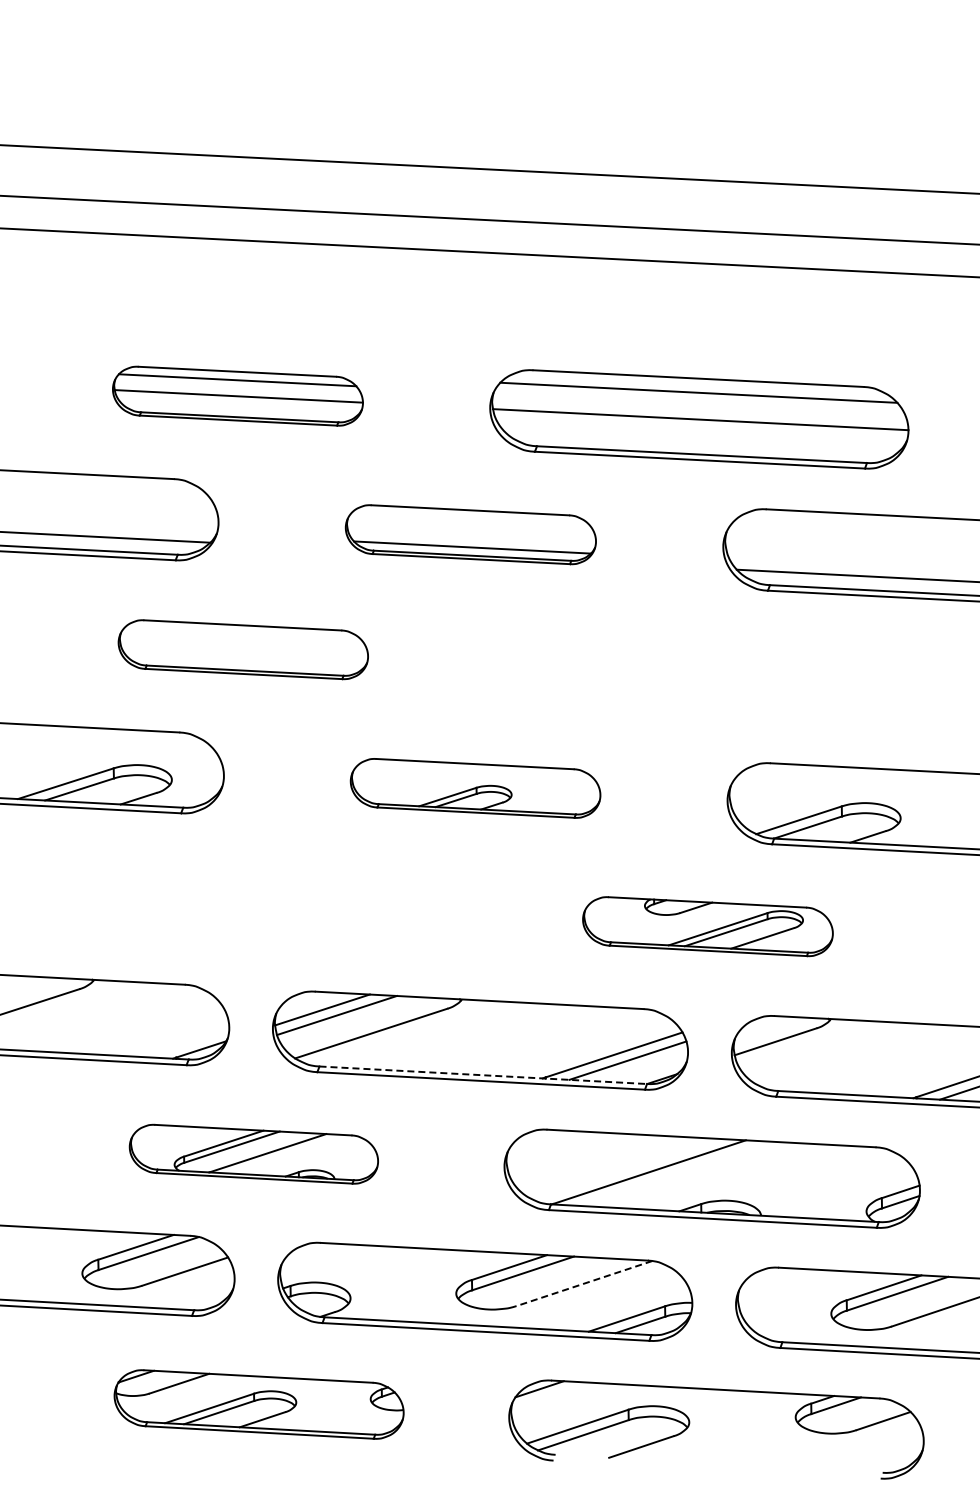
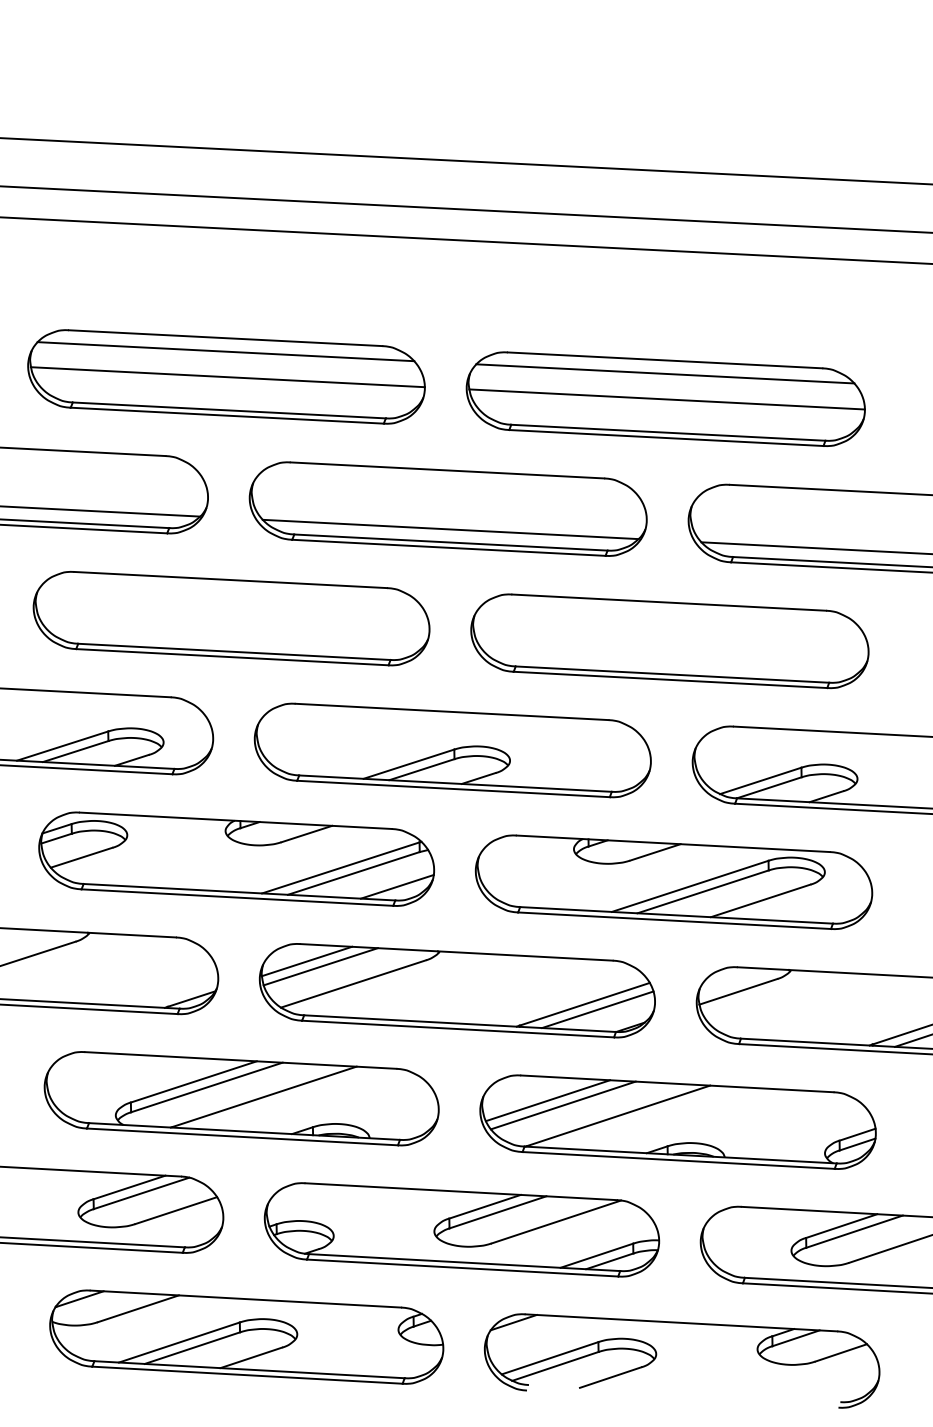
part: (237, 396) -> (226, 377), size x1.67
part: (470, 534) -> (447, 508), size x1.67
part: (243, 649) -> (231, 618), size x1.67
part: (703, 673) -> (669, 641), added
part: (475, 788) -> (452, 750), size x1.67
part: (248, 902) -> (236, 859), added
part: (707, 926) -> (673, 882), size x1.67
line: (483, 1075) -> (460, 1023), dashed -> solid
part: (253, 1154) -> (241, 1099), size x1.67
line: (575, 1155) -> (547, 1100), added
line: (591, 1161) -> (563, 1105), added
line: (584, 1283) -> (556, 1221), dashed -> solid
part: (258, 1404) -> (246, 1337), size x1.43

